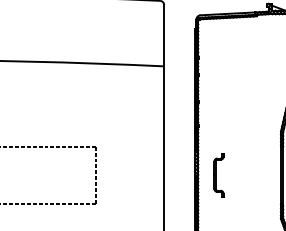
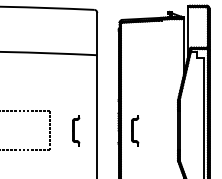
part: (134, 175) -> (76, 130), added

